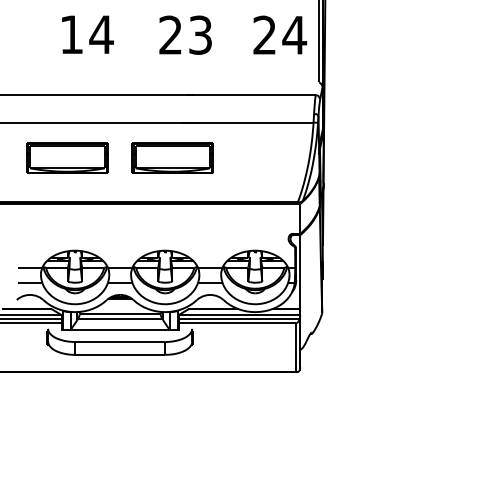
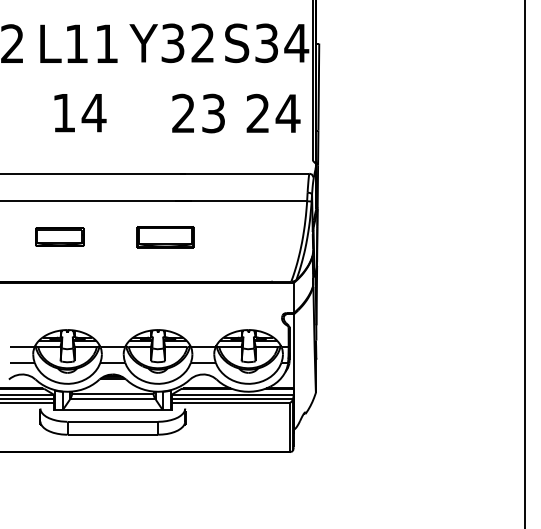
text: (185, 35) -> (198, 113), moved
part: (67, 157) -> (59, 236), size x0.6
part: (172, 157) -> (165, 236), size x0.7

